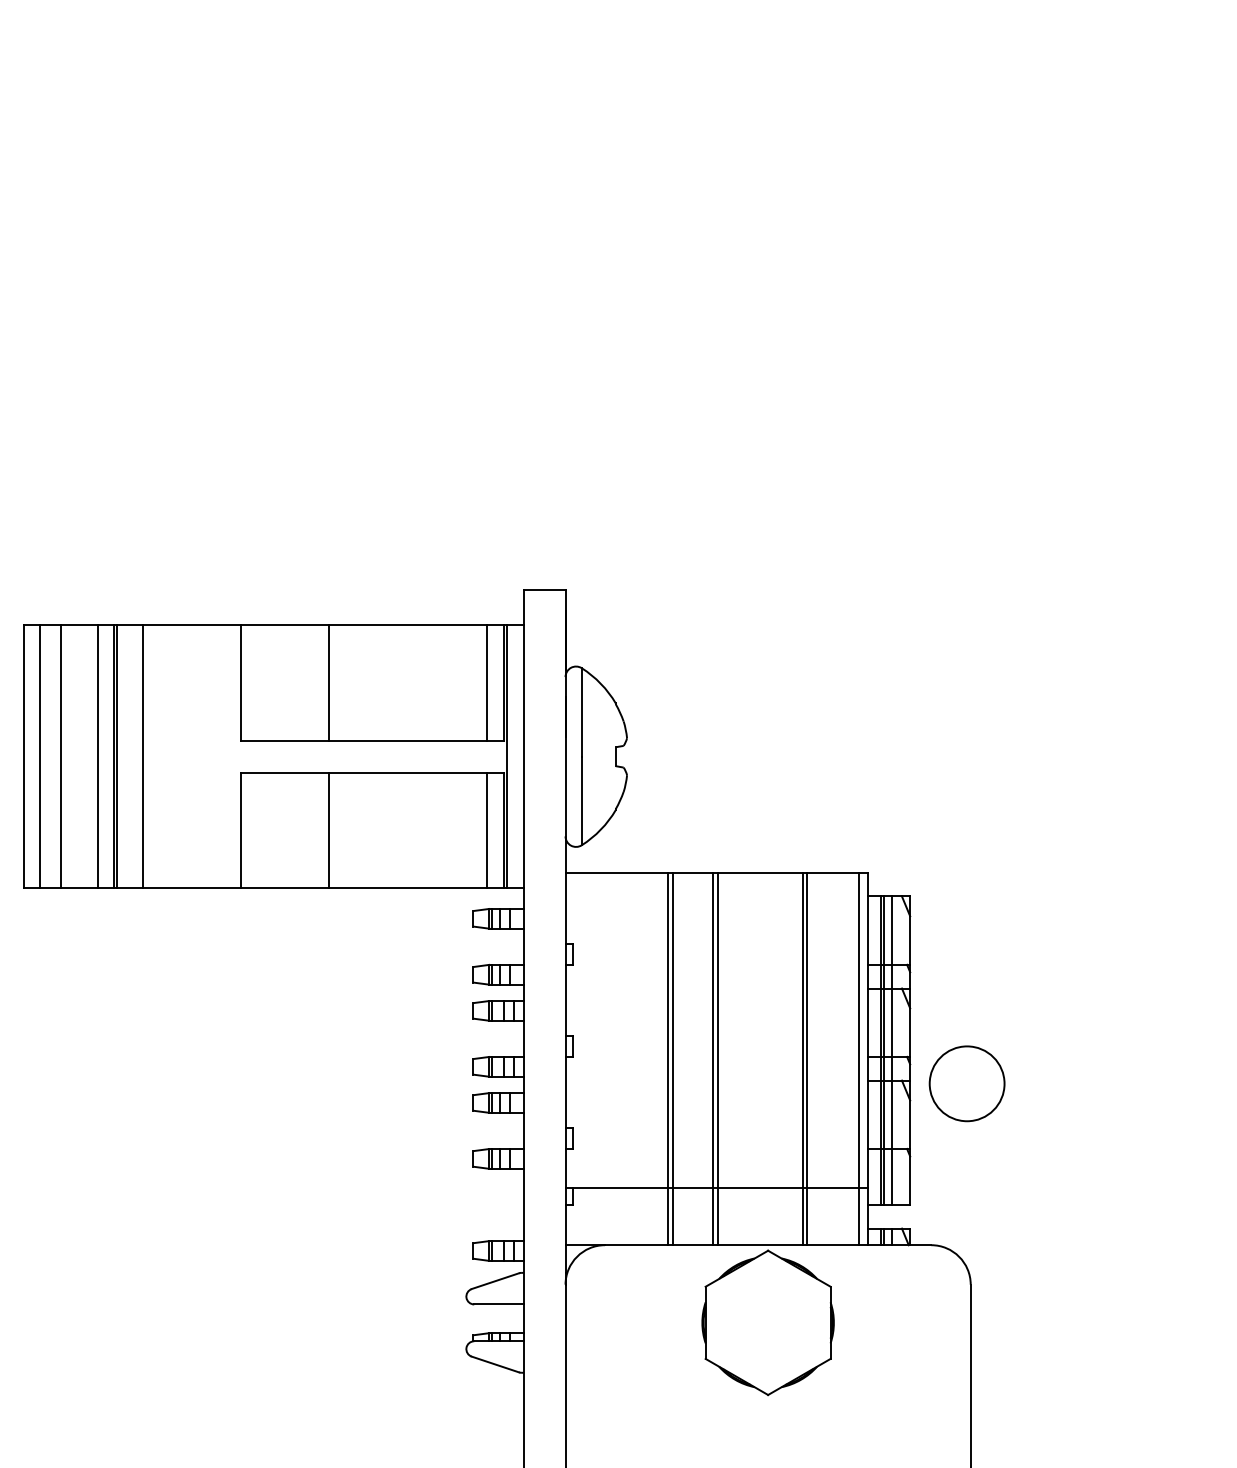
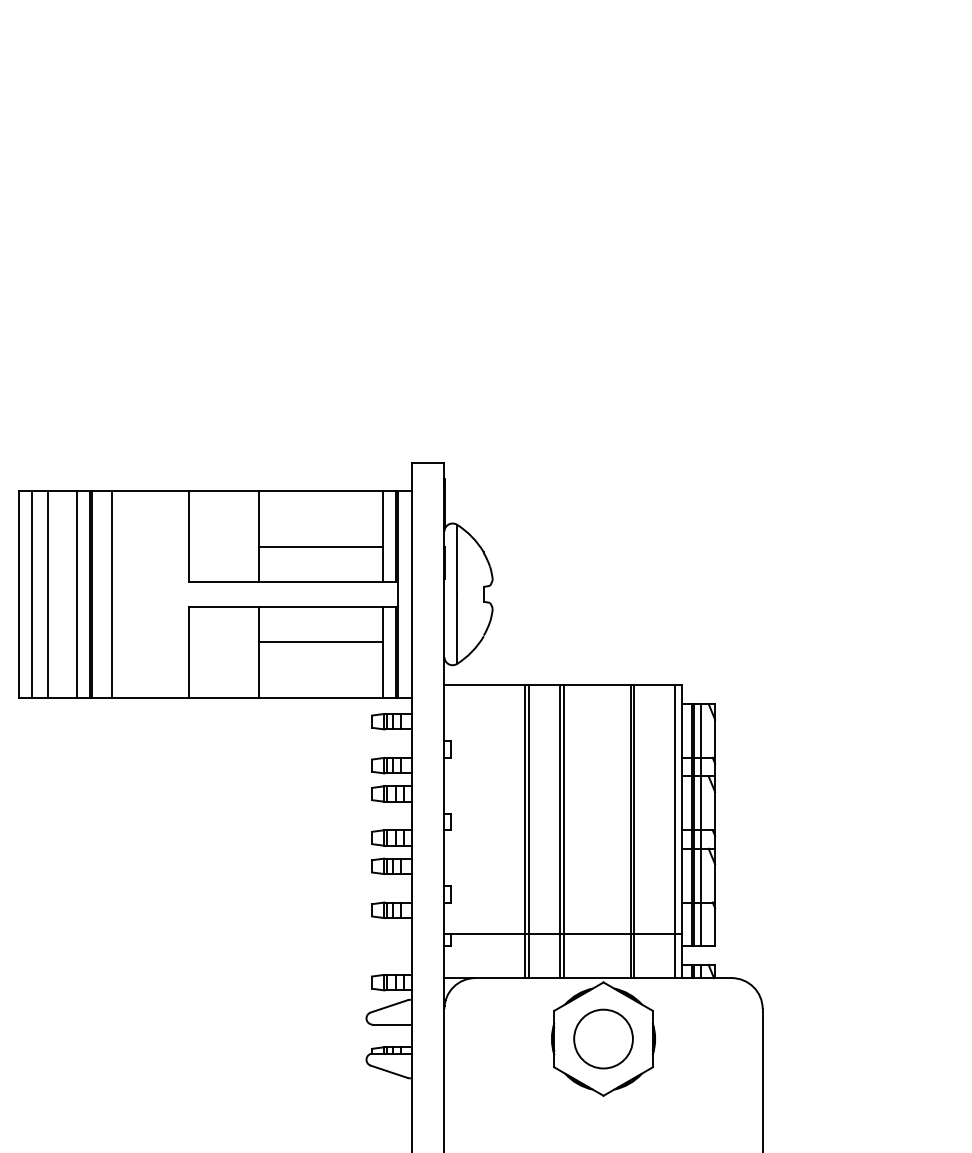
line: (408, 695) -> (321, 546), added
line: (408, 817) -> (321, 642), added
circle: (966, 1083) -> (603, 1038), moved

